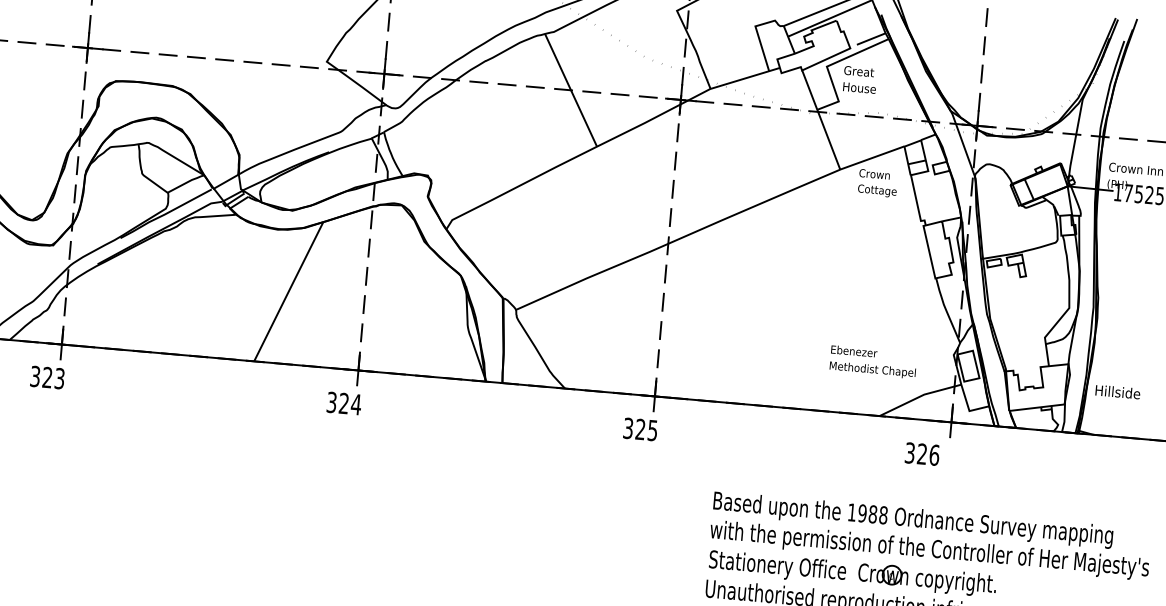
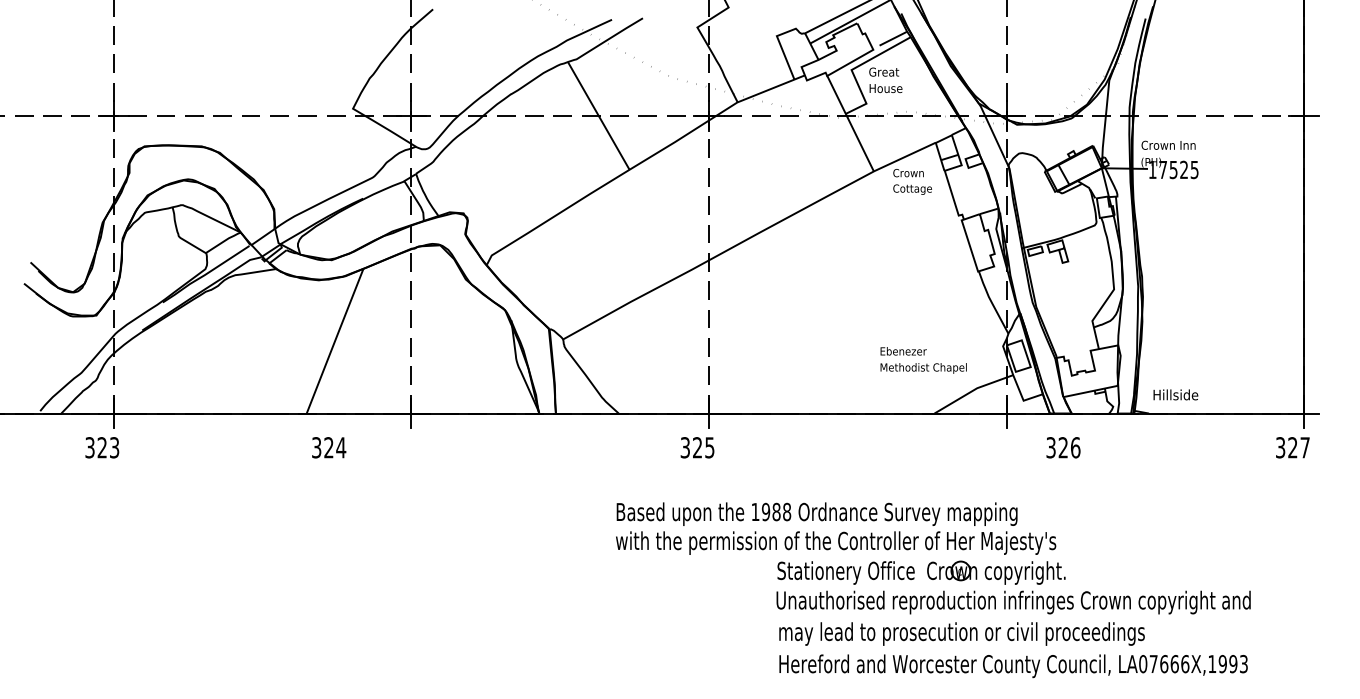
text: (1117, 391) -> (1175, 394), moved
text: (344, 403) -> (329, 447), moved
text: (922, 453) -> (1063, 447), moved
text: (931, 536) -> (836, 528), moved

